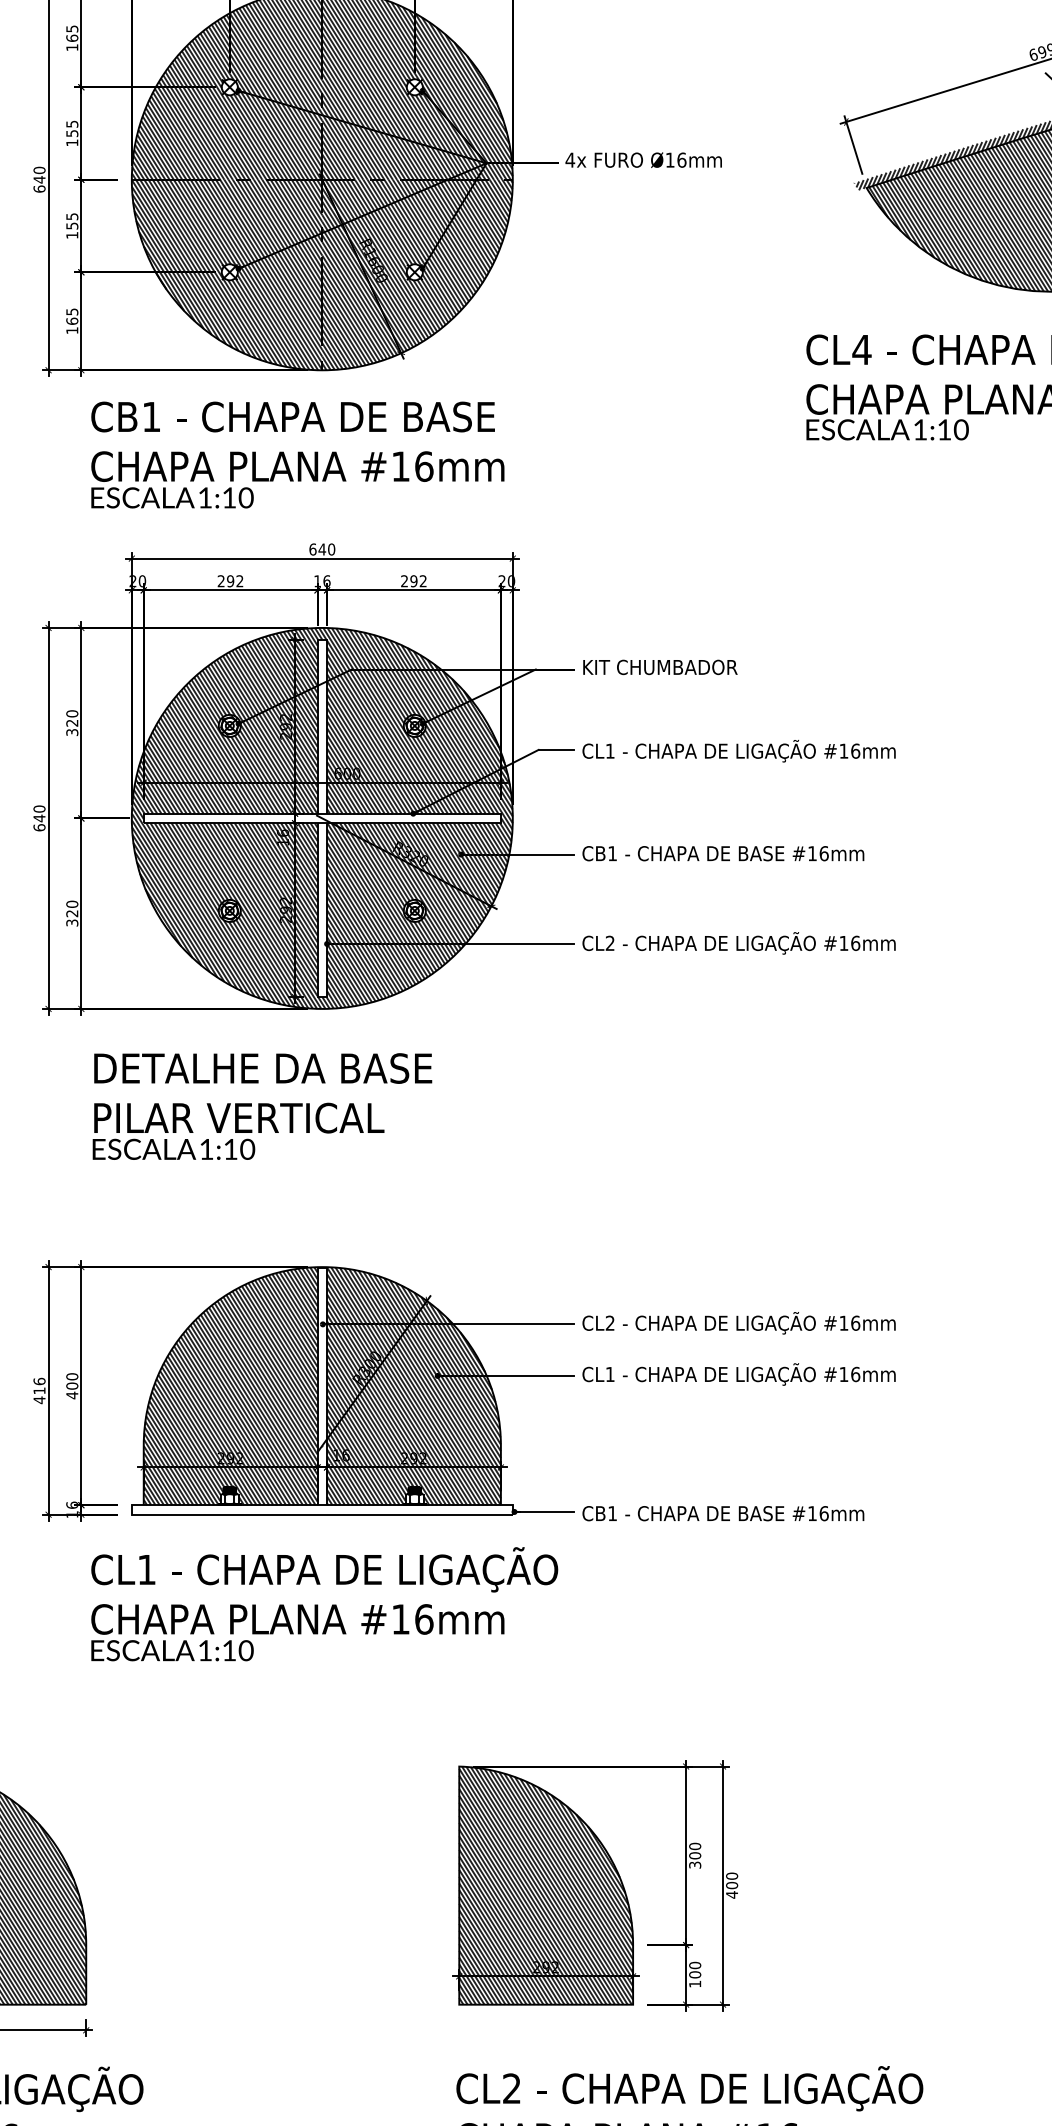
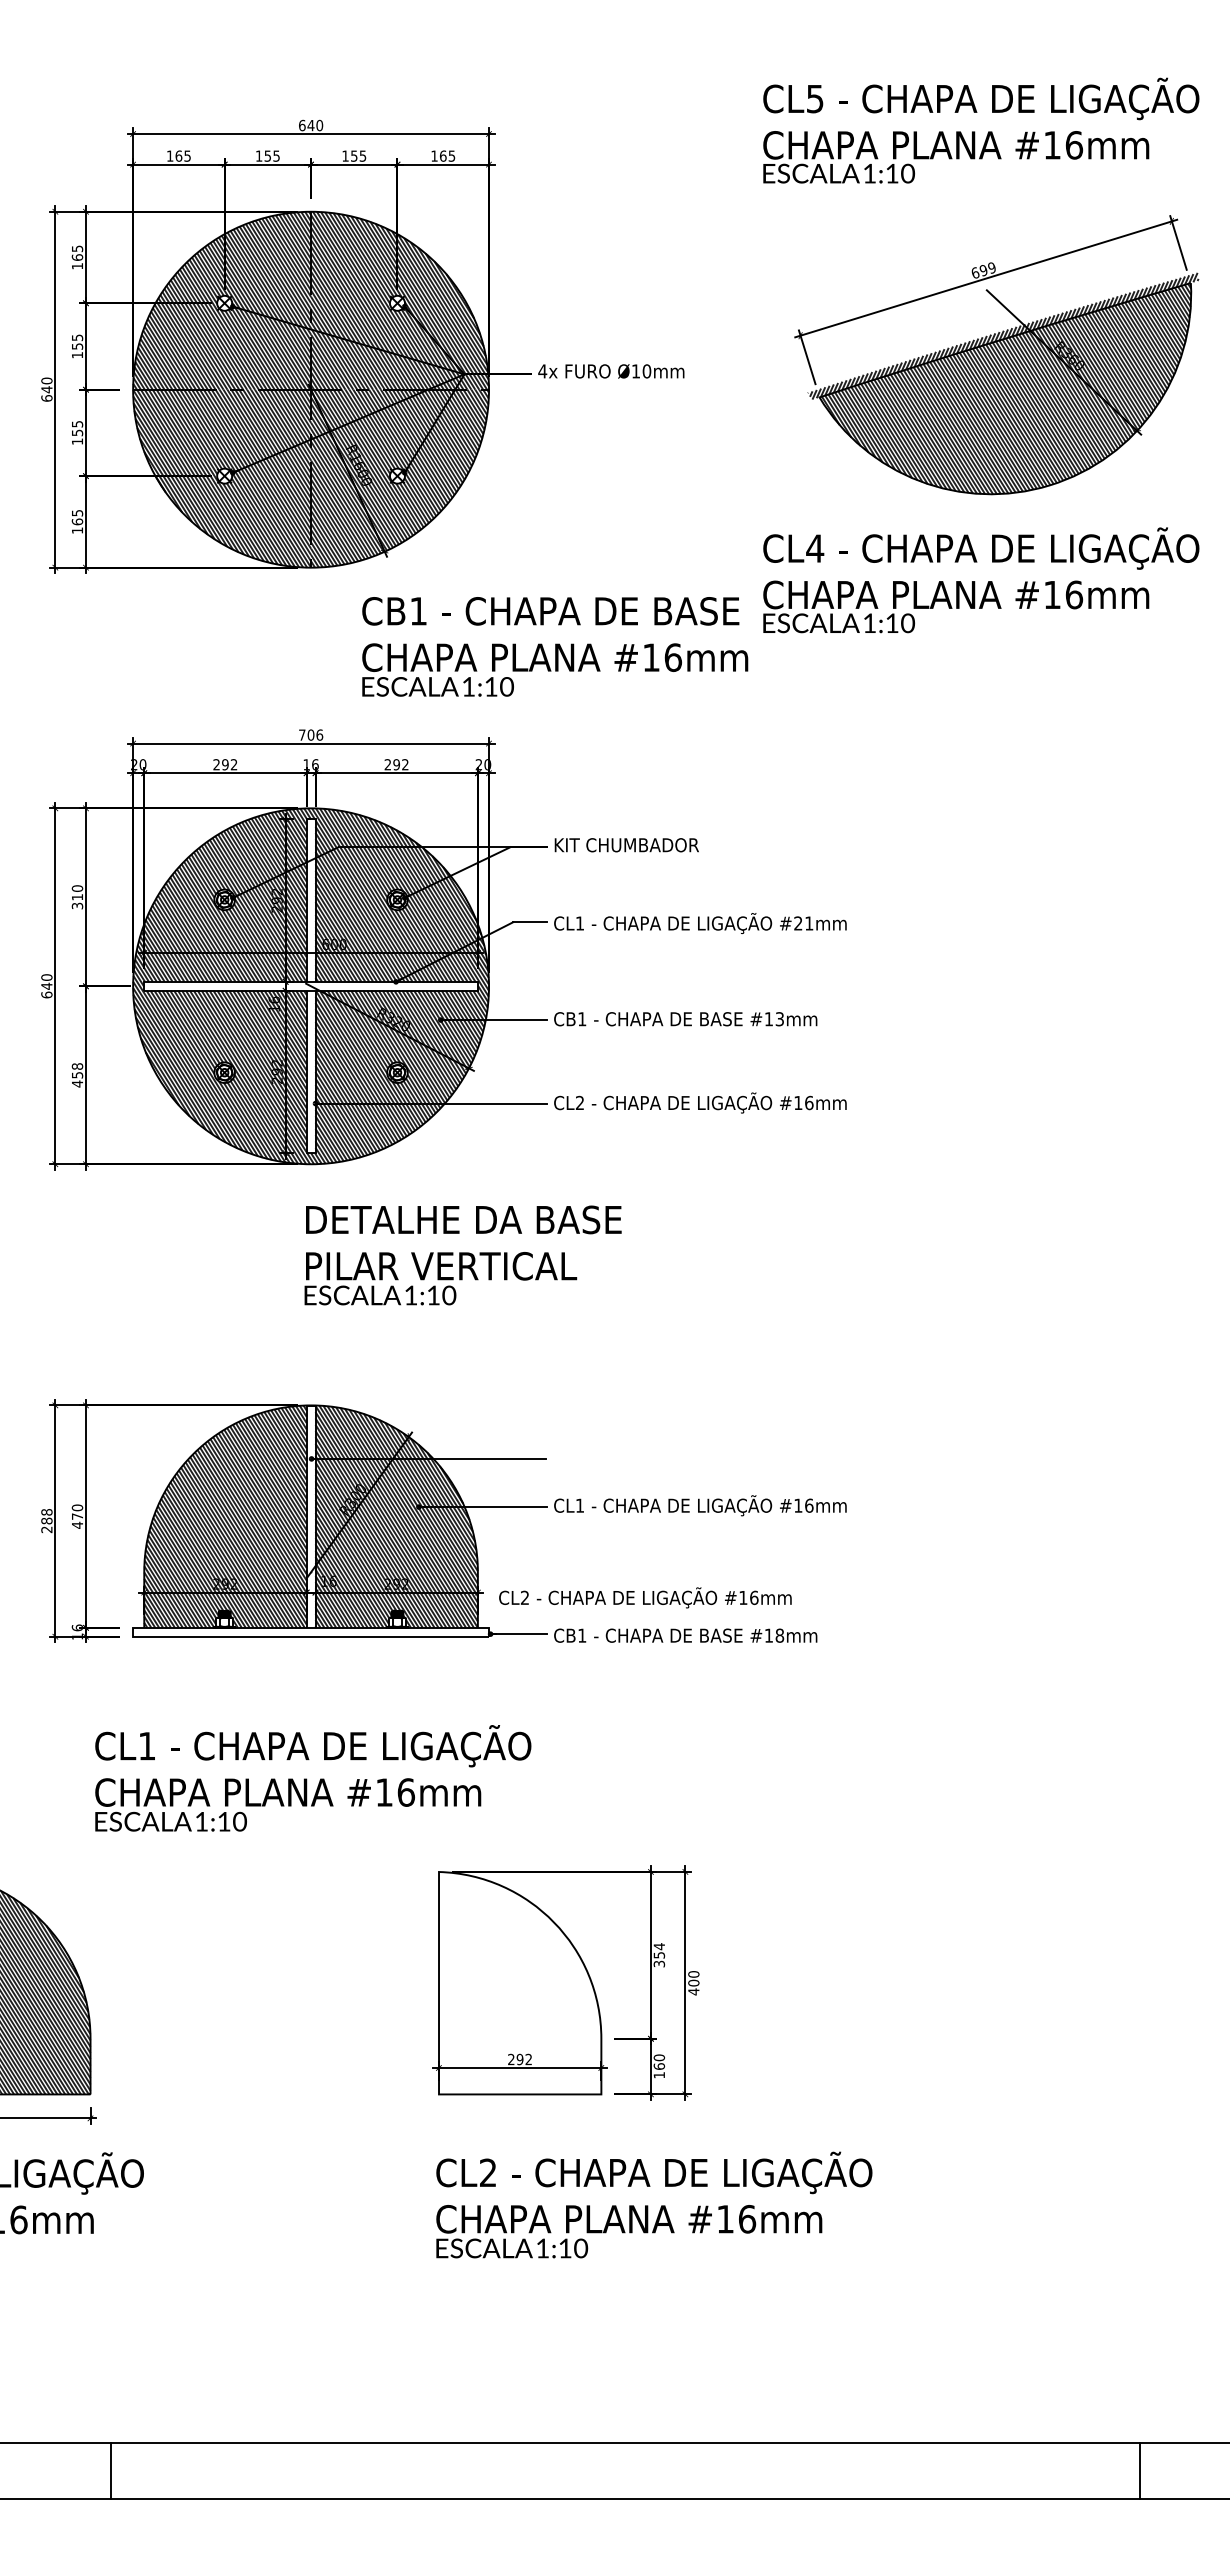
text: (681, 160) -> (646, 371), Ø16mm -> Ø10mm
text: (298, 454) -> (555, 646), moved
text: (322, 548) -> (311, 734), 640 -> 706
text: (71, 723) -> (76, 897), 320 -> 310
text: (849, 751) -> (803, 923), #16mm -> #21mm
text: (823, 853) -> (779, 1019), #16mm -> #13mm
text: (72, 913) -> (77, 1075), 320 -> 458
text: (261, 1106) -> (462, 1255), moved
text: (739, 1322) -> (645, 1597), moved
text: (72, 1386) -> (77, 1516), 400 -> 470
text: (39, 1390) -> (46, 1520), 416 -> 288
text: (823, 1513) -> (779, 1635), #16mm -> #18mm
text: (324, 1604) -> (313, 1778), moved
text: (695, 1850) -> (659, 1950), 300 -> 354
hatch: (546, 1885) -> (520, 1983), removed
text: (694, 1974) -> (658, 2066), 100 -> 160

